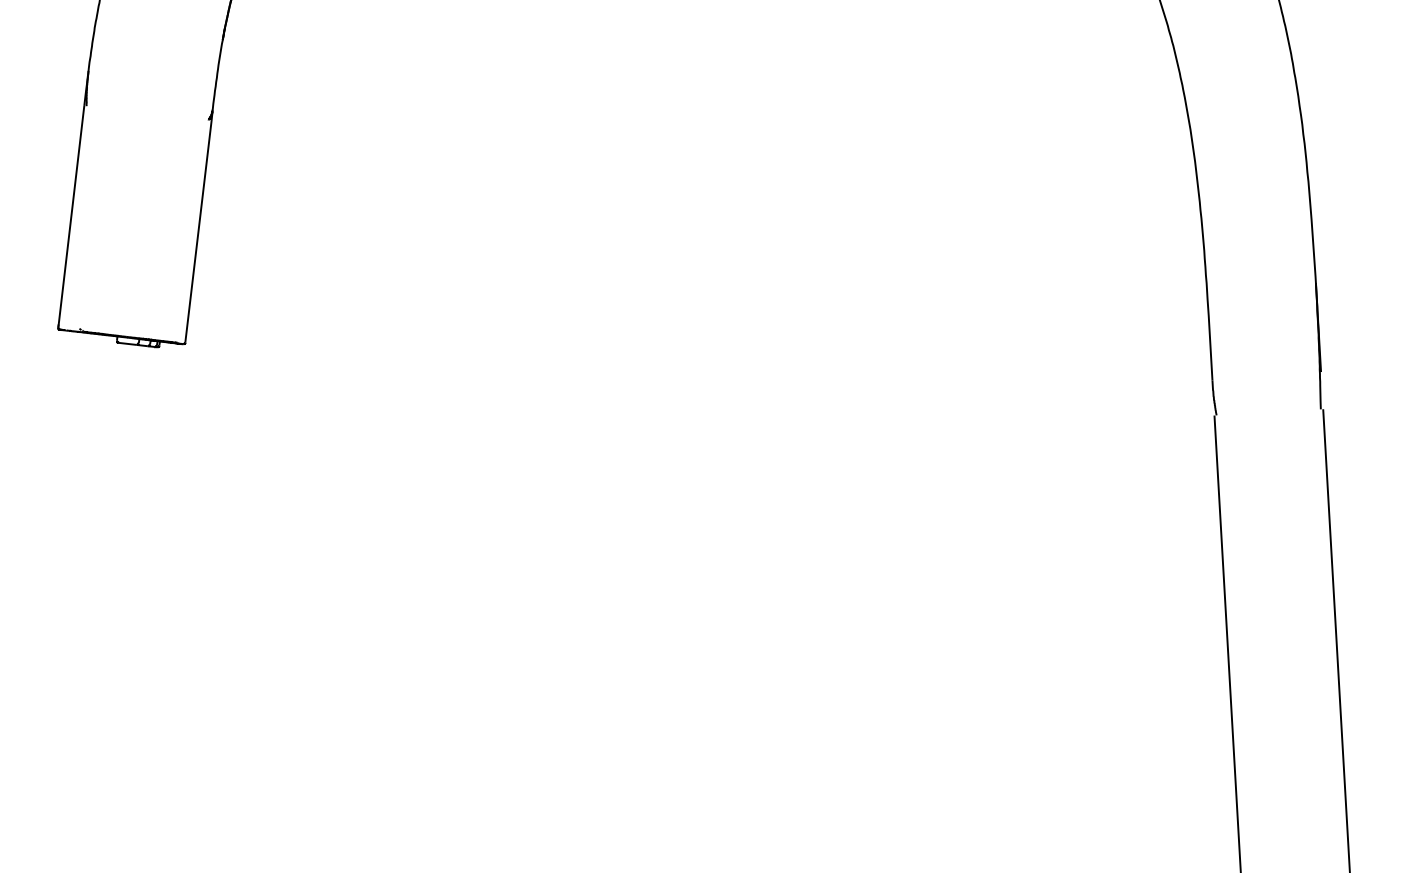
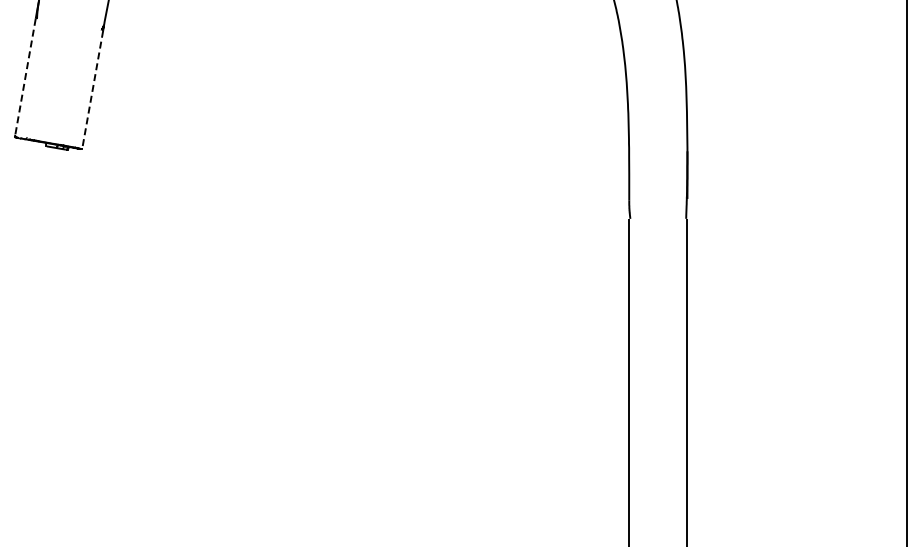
line: (71, 216) -> (25, 77), solid -> dashed
line: (197, 231) -> (92, 89), solid -> dashed

